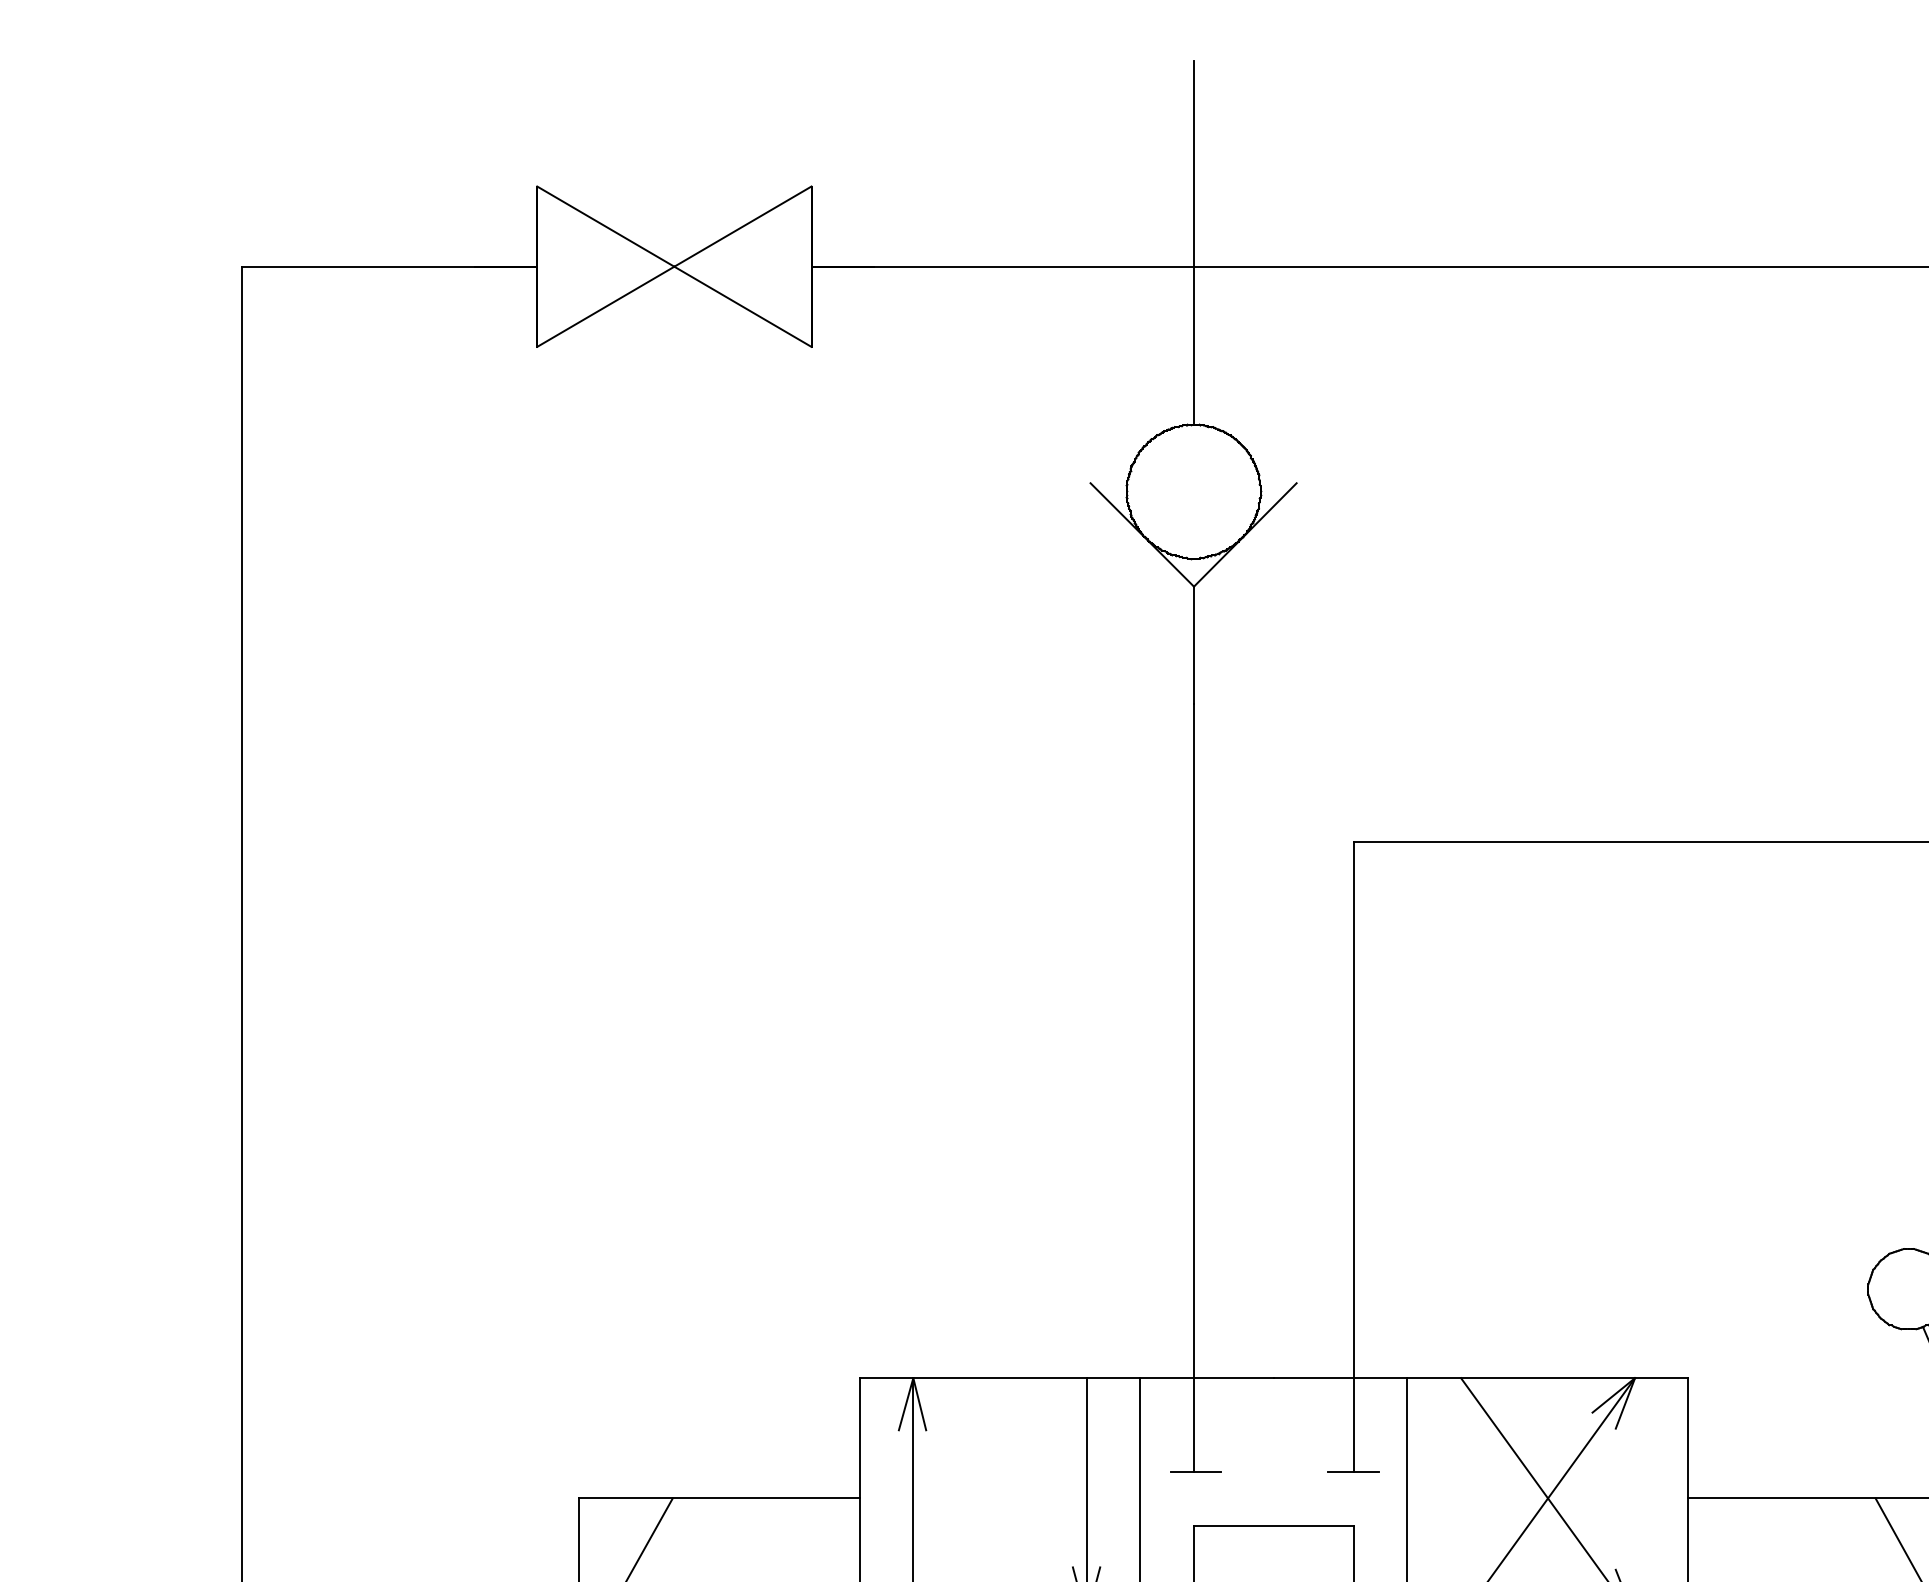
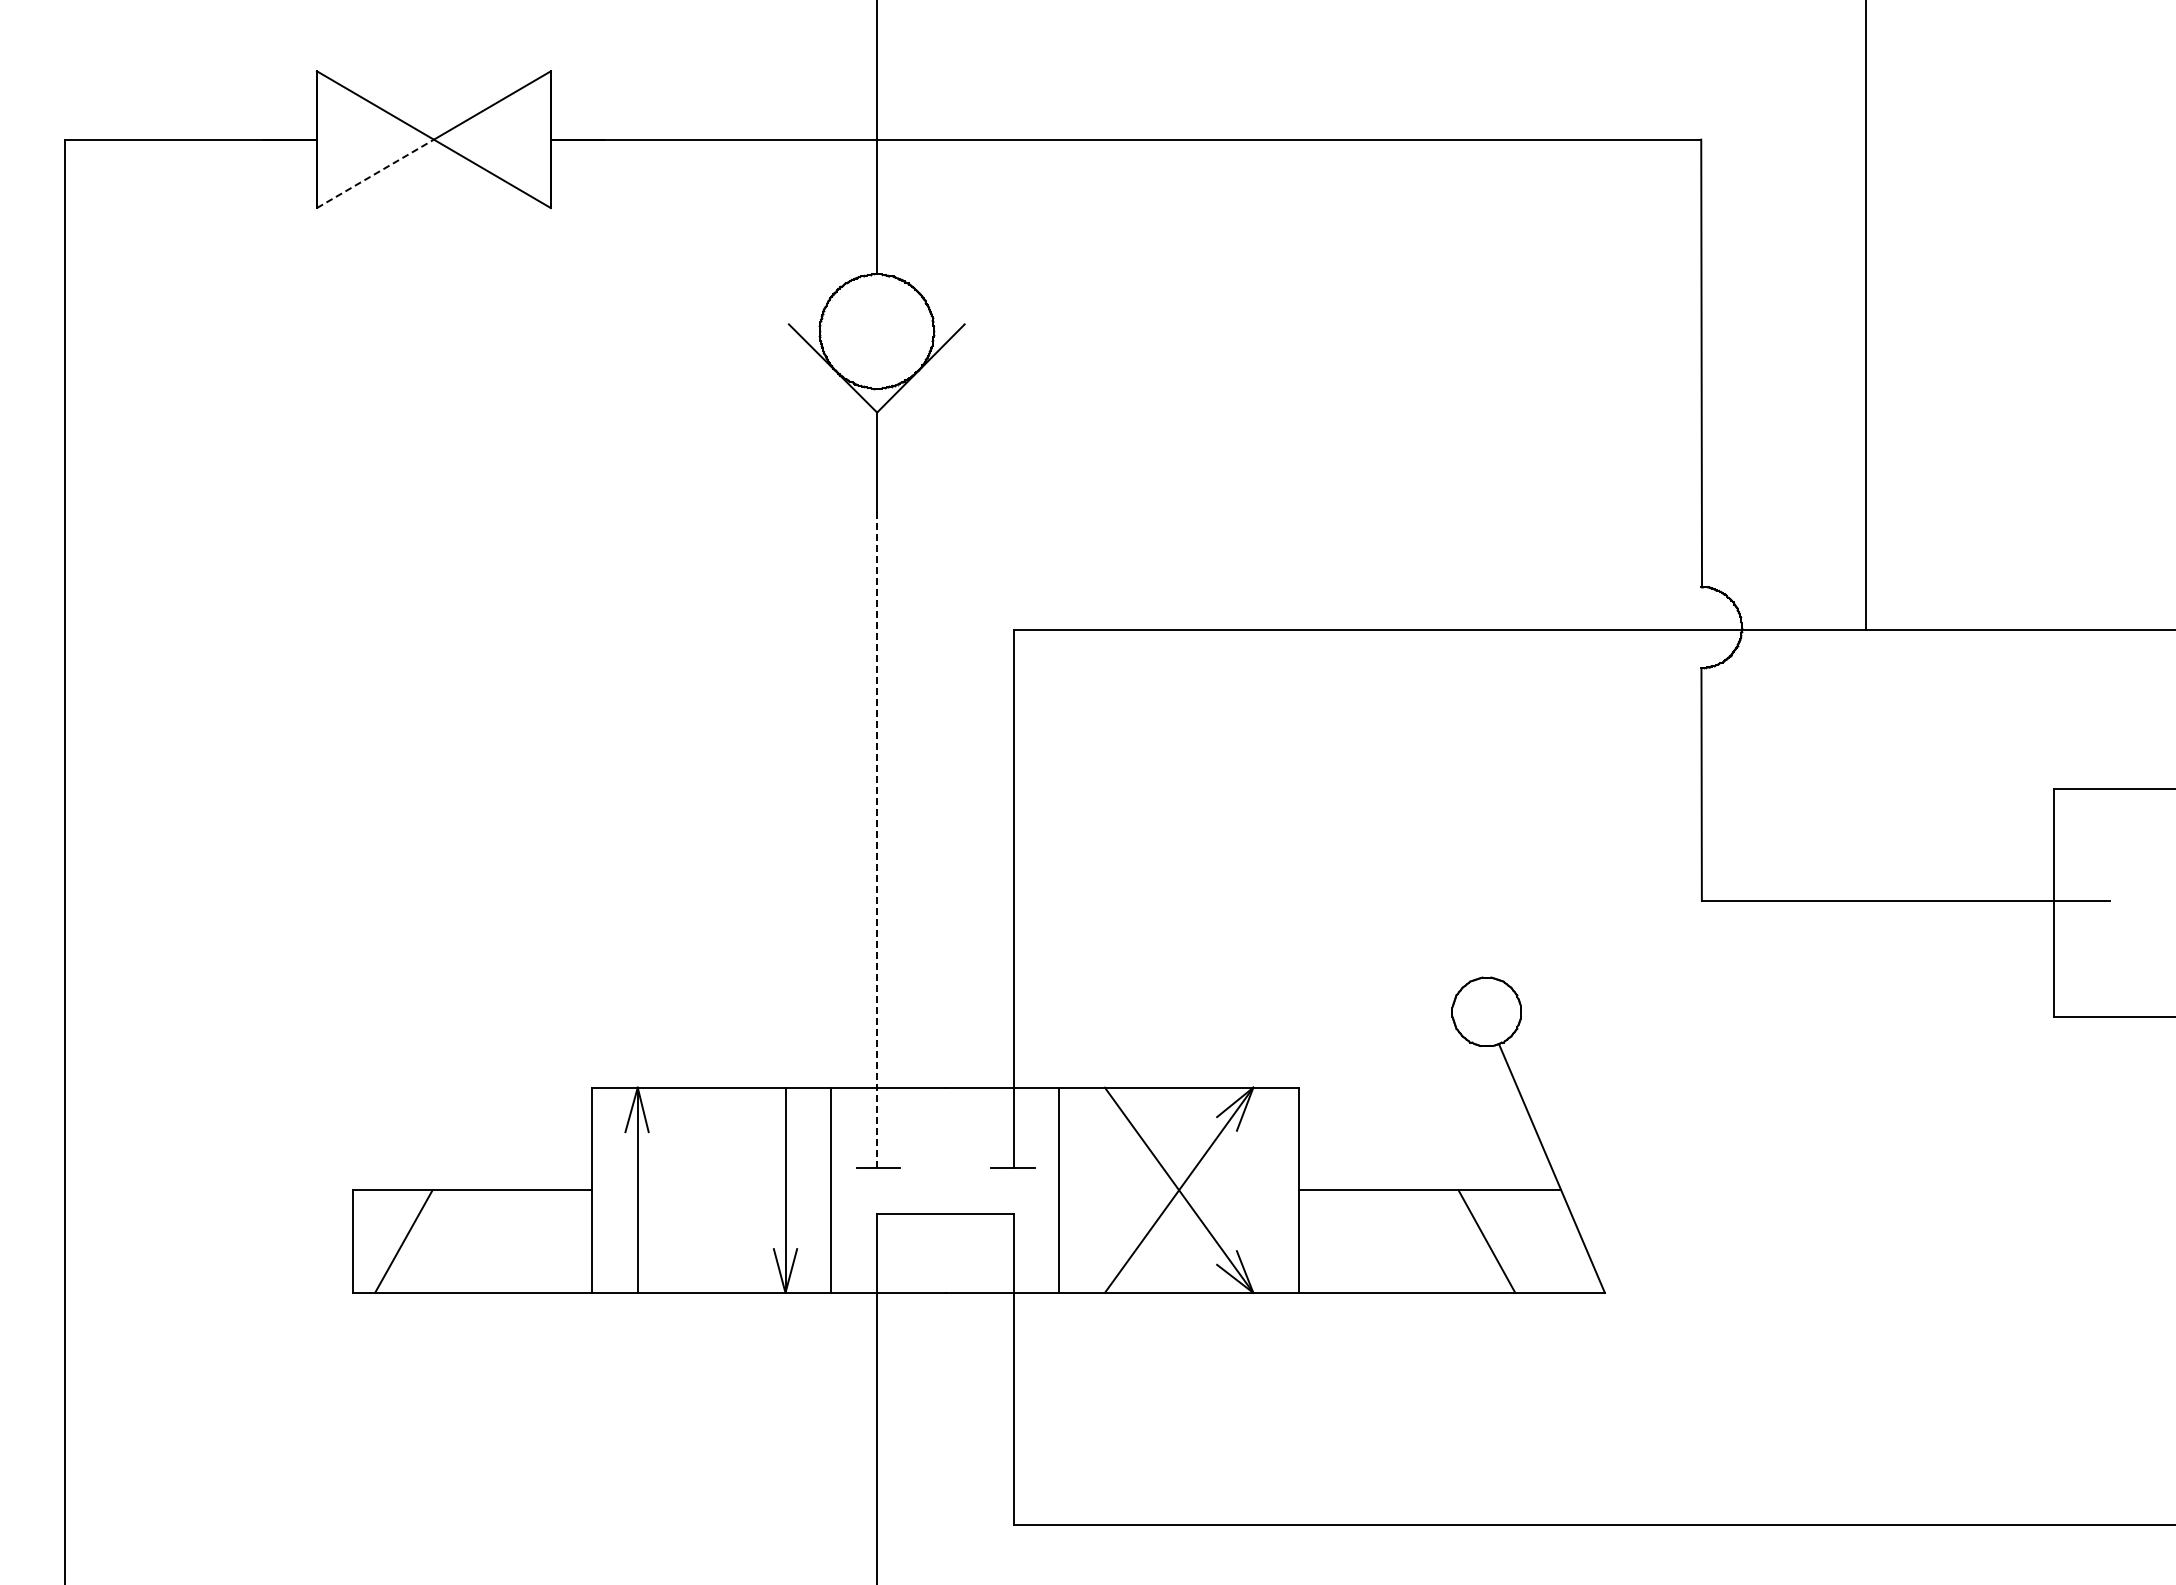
line: (605, 306) -> (375, 173), solid -> dashed
line: (1194, 1088) -> (877, 840), solid -> dashed

